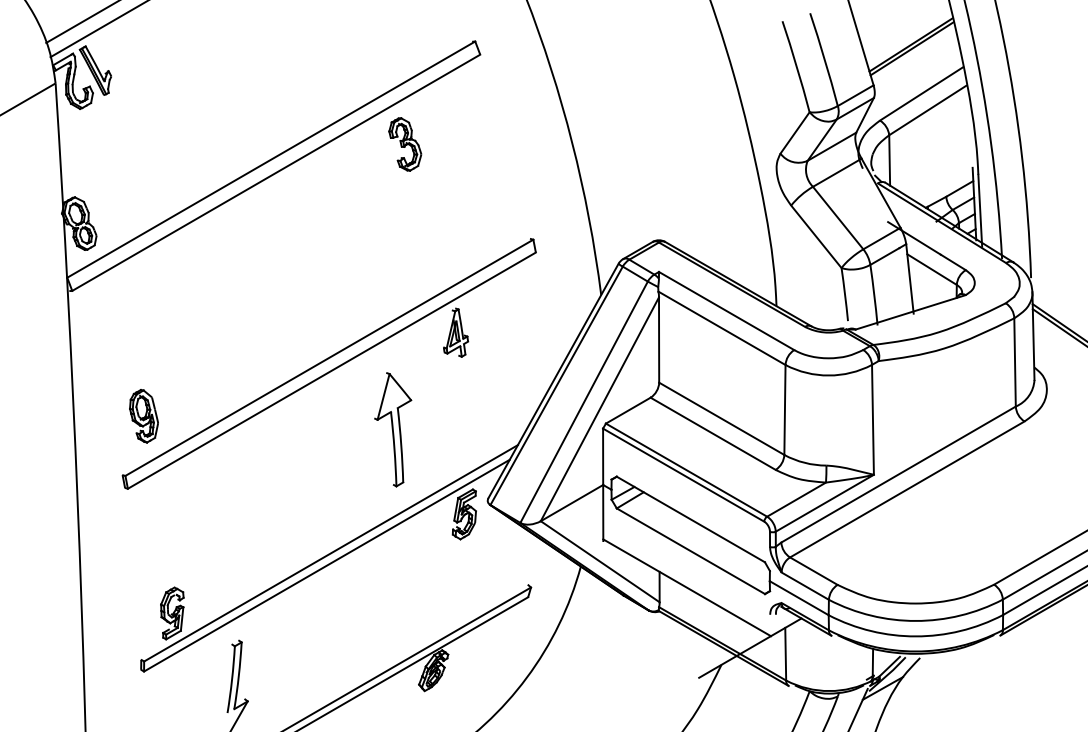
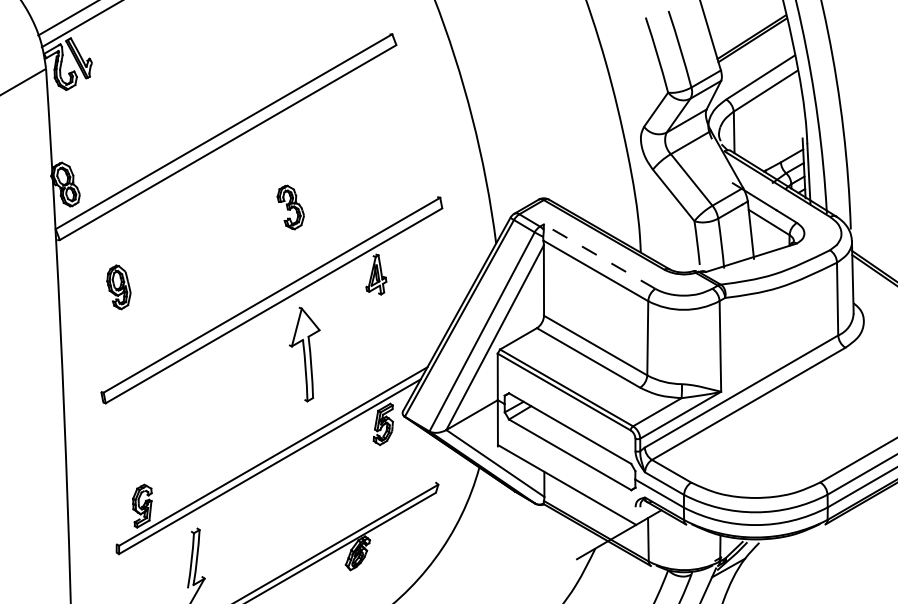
part: (405, 144) -> (291, 207), moved
line: (726, 310) -> (599, 256), solid -> dashed
part: (143, 416) -> (118, 287), moved
part: (393, 429) -> (305, 354), moved

